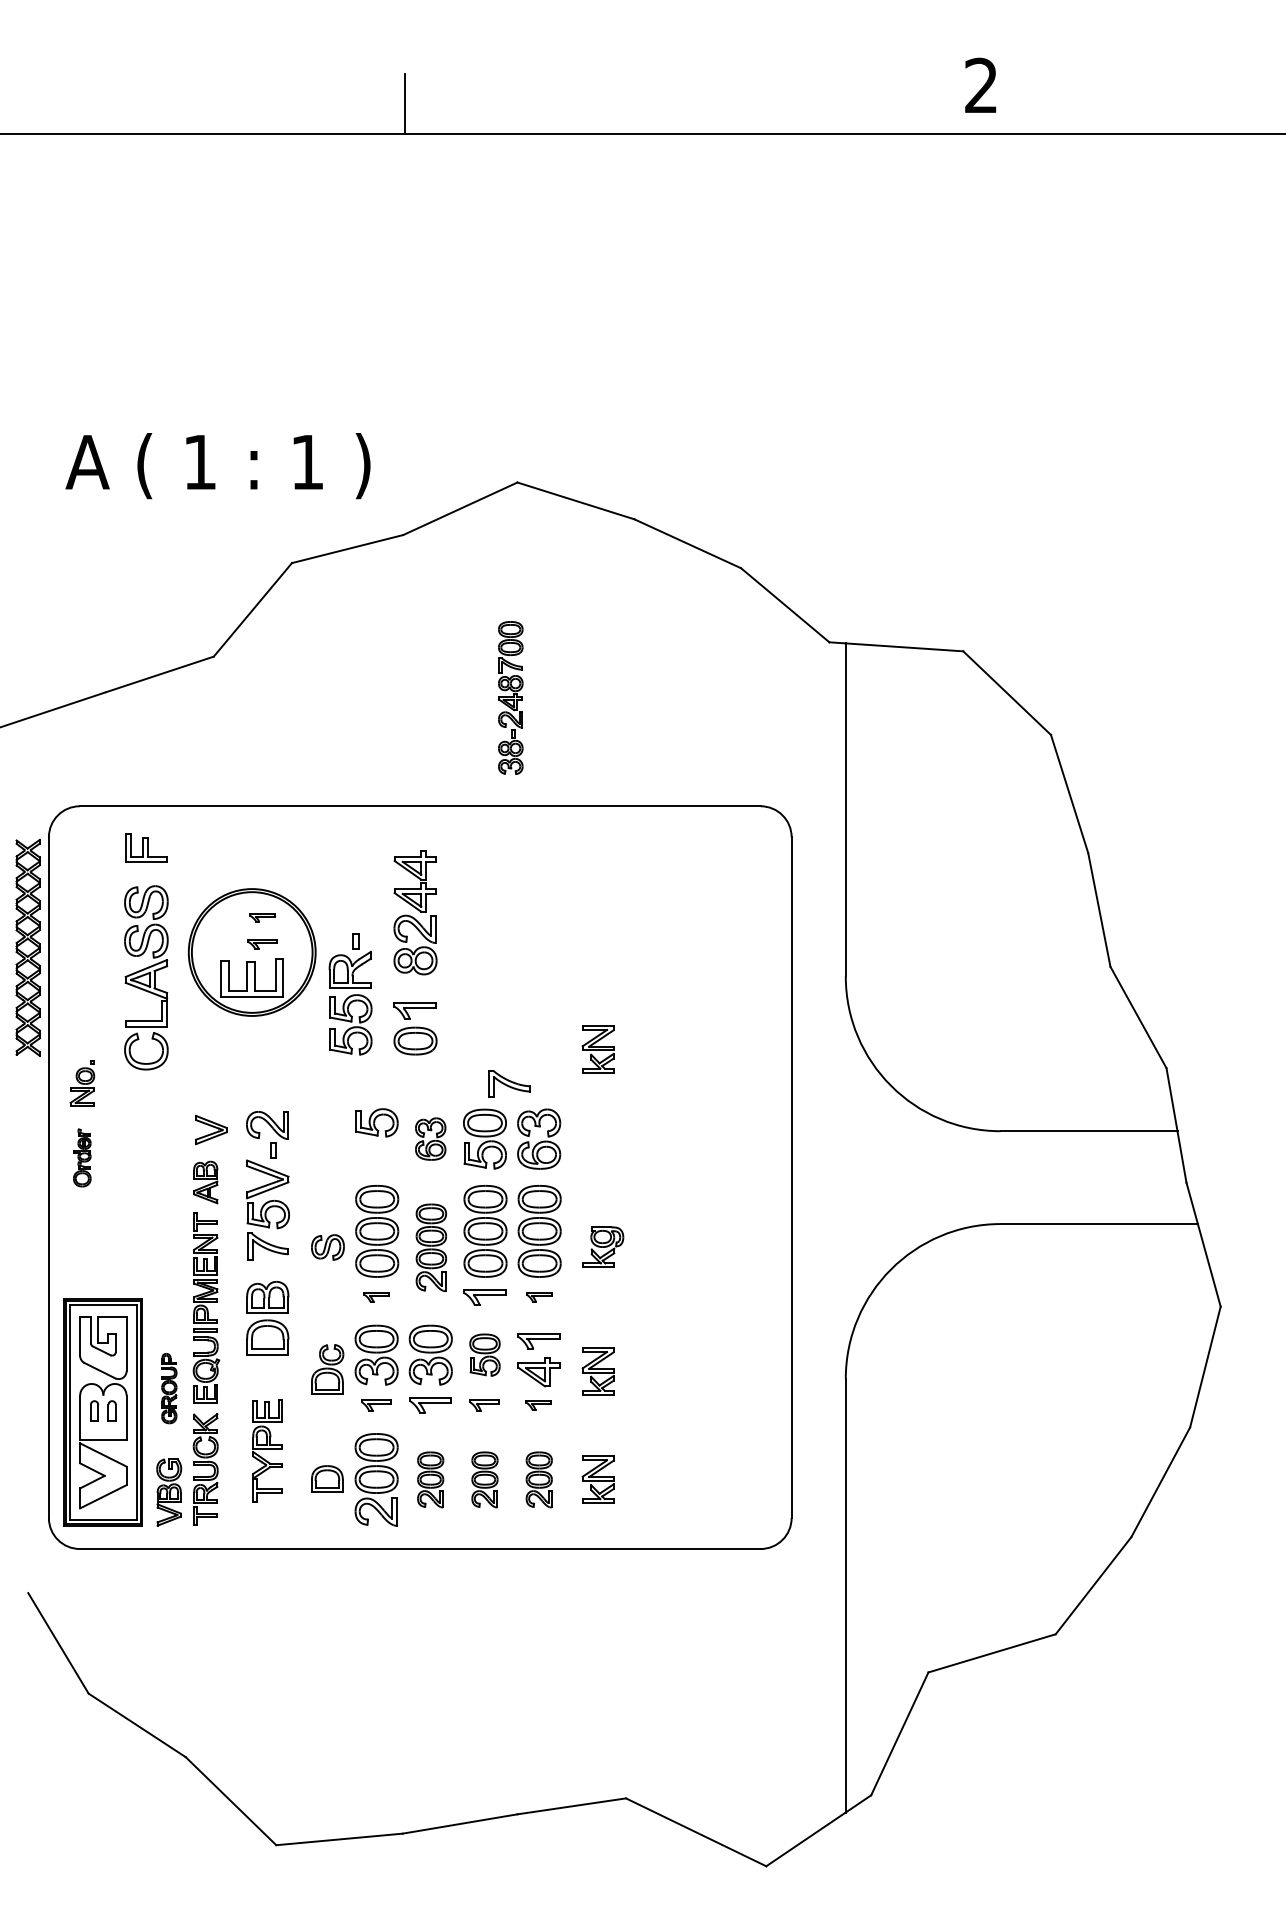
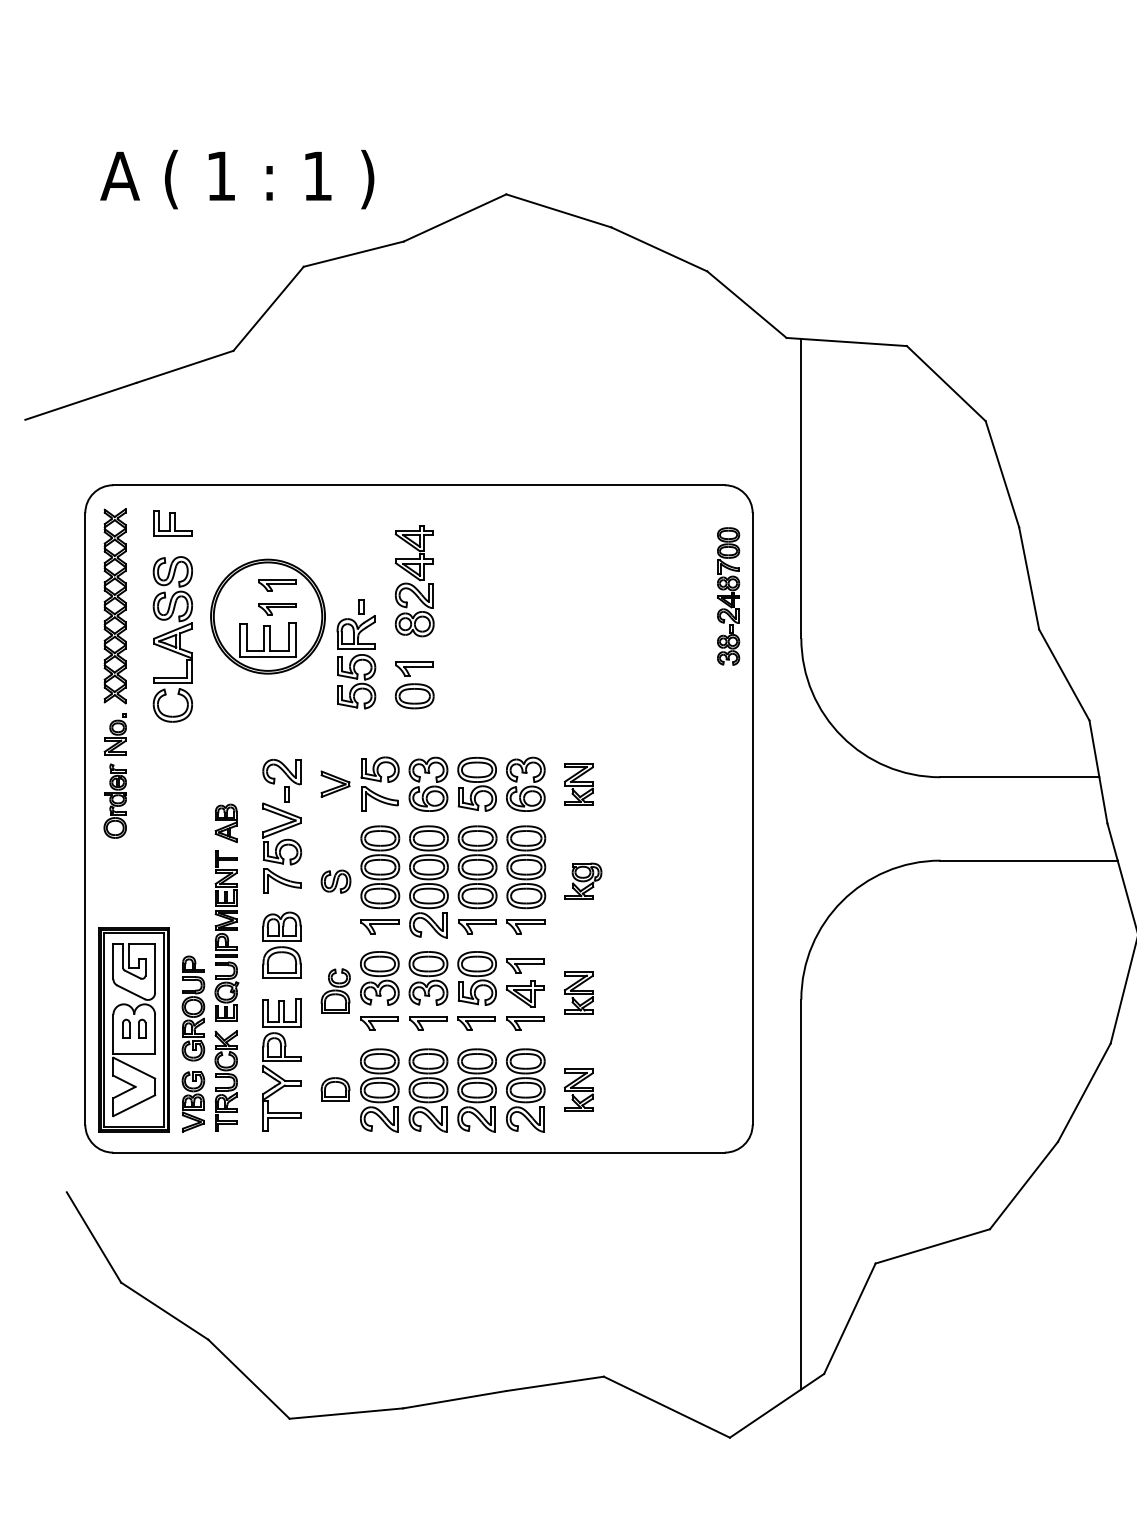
part: (510, 697) -> (728, 595), moved
part: (262, 917) -> (277, 585), size x1.67
part: (262, 944) -> (277, 609), size x1.43
part: (27, 947) -> (114, 605), moved
part: (597, 1049) -> (578, 784), moved
part: (509, 1083) -> (379, 798), moved
part: (211, 1129) -> (335, 783), moved
part: (430, 1138) -> (428, 783), size x1.43
part: (82, 1157) -> (115, 800), size x1.43
part: (431, 1247) -> (429, 881), size x1.43
part: (376, 1297) -> (379, 926), size x1.67
part: (539, 1297) -> (526, 926), size x1.67
part: (484, 1354) -> (476, 977), size x1.43
part: (169, 1388) -> (193, 1008), size x1.67
part: (376, 1405) -> (379, 1023), size x1.43
part: (484, 1405) -> (476, 1023), size x1.43
part: (538, 1405) -> (525, 1023), size x1.67
part: (267, 1450) -> (281, 1064), size x1.43
part: (430, 1479) -> (428, 1090), size x1.67
part: (484, 1479) -> (476, 1090), size x1.67
part: (539, 1479) -> (526, 1090), size x1.67

